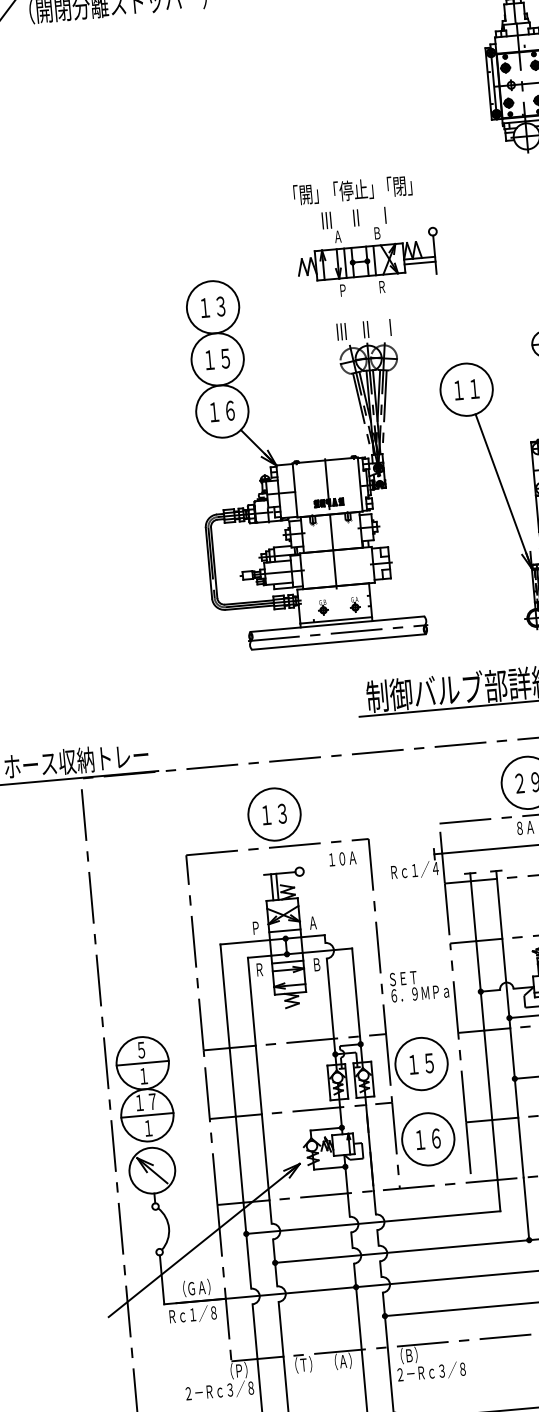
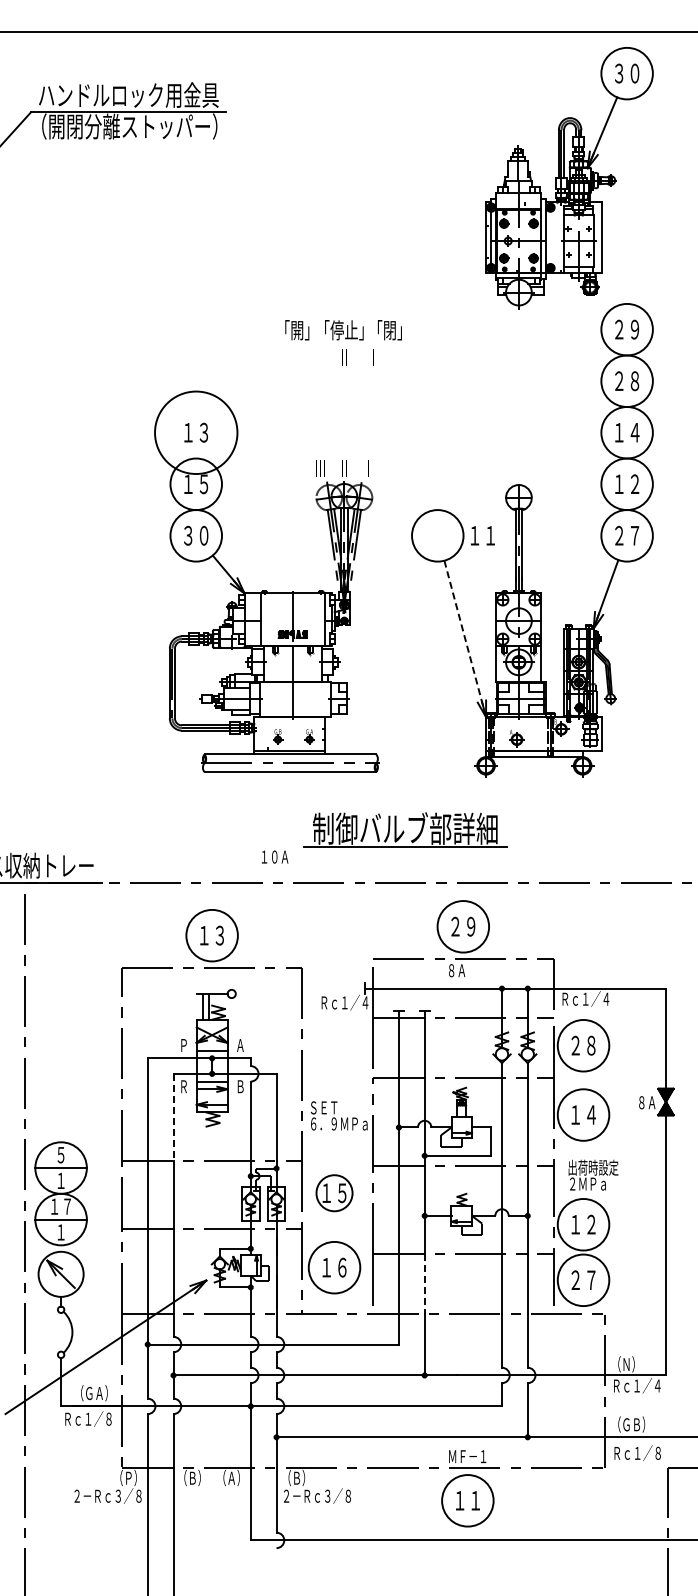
part: (367, 251) -> (352, 391), removed
circle: (213, 307) -> (196, 432), size x1.6
text: (466, 389) -> (482, 535), moved
text: (222, 411) -> (196, 535), １６ -> ３０
line: (503, 491) -> (465, 638), solid -> dashed
text: (343, 858) -> (275, 856), moved
line: (251, 1001) -> (173, 1117), solid -> dashed
circle: (421, 1064) -> (334, 1193), size x0.7
line: (520, 1148) -> (424, 1284), solid -> dashed
text: (303, 1364) -> (192, 1477), （Ｔ） -> （Ｂ）

